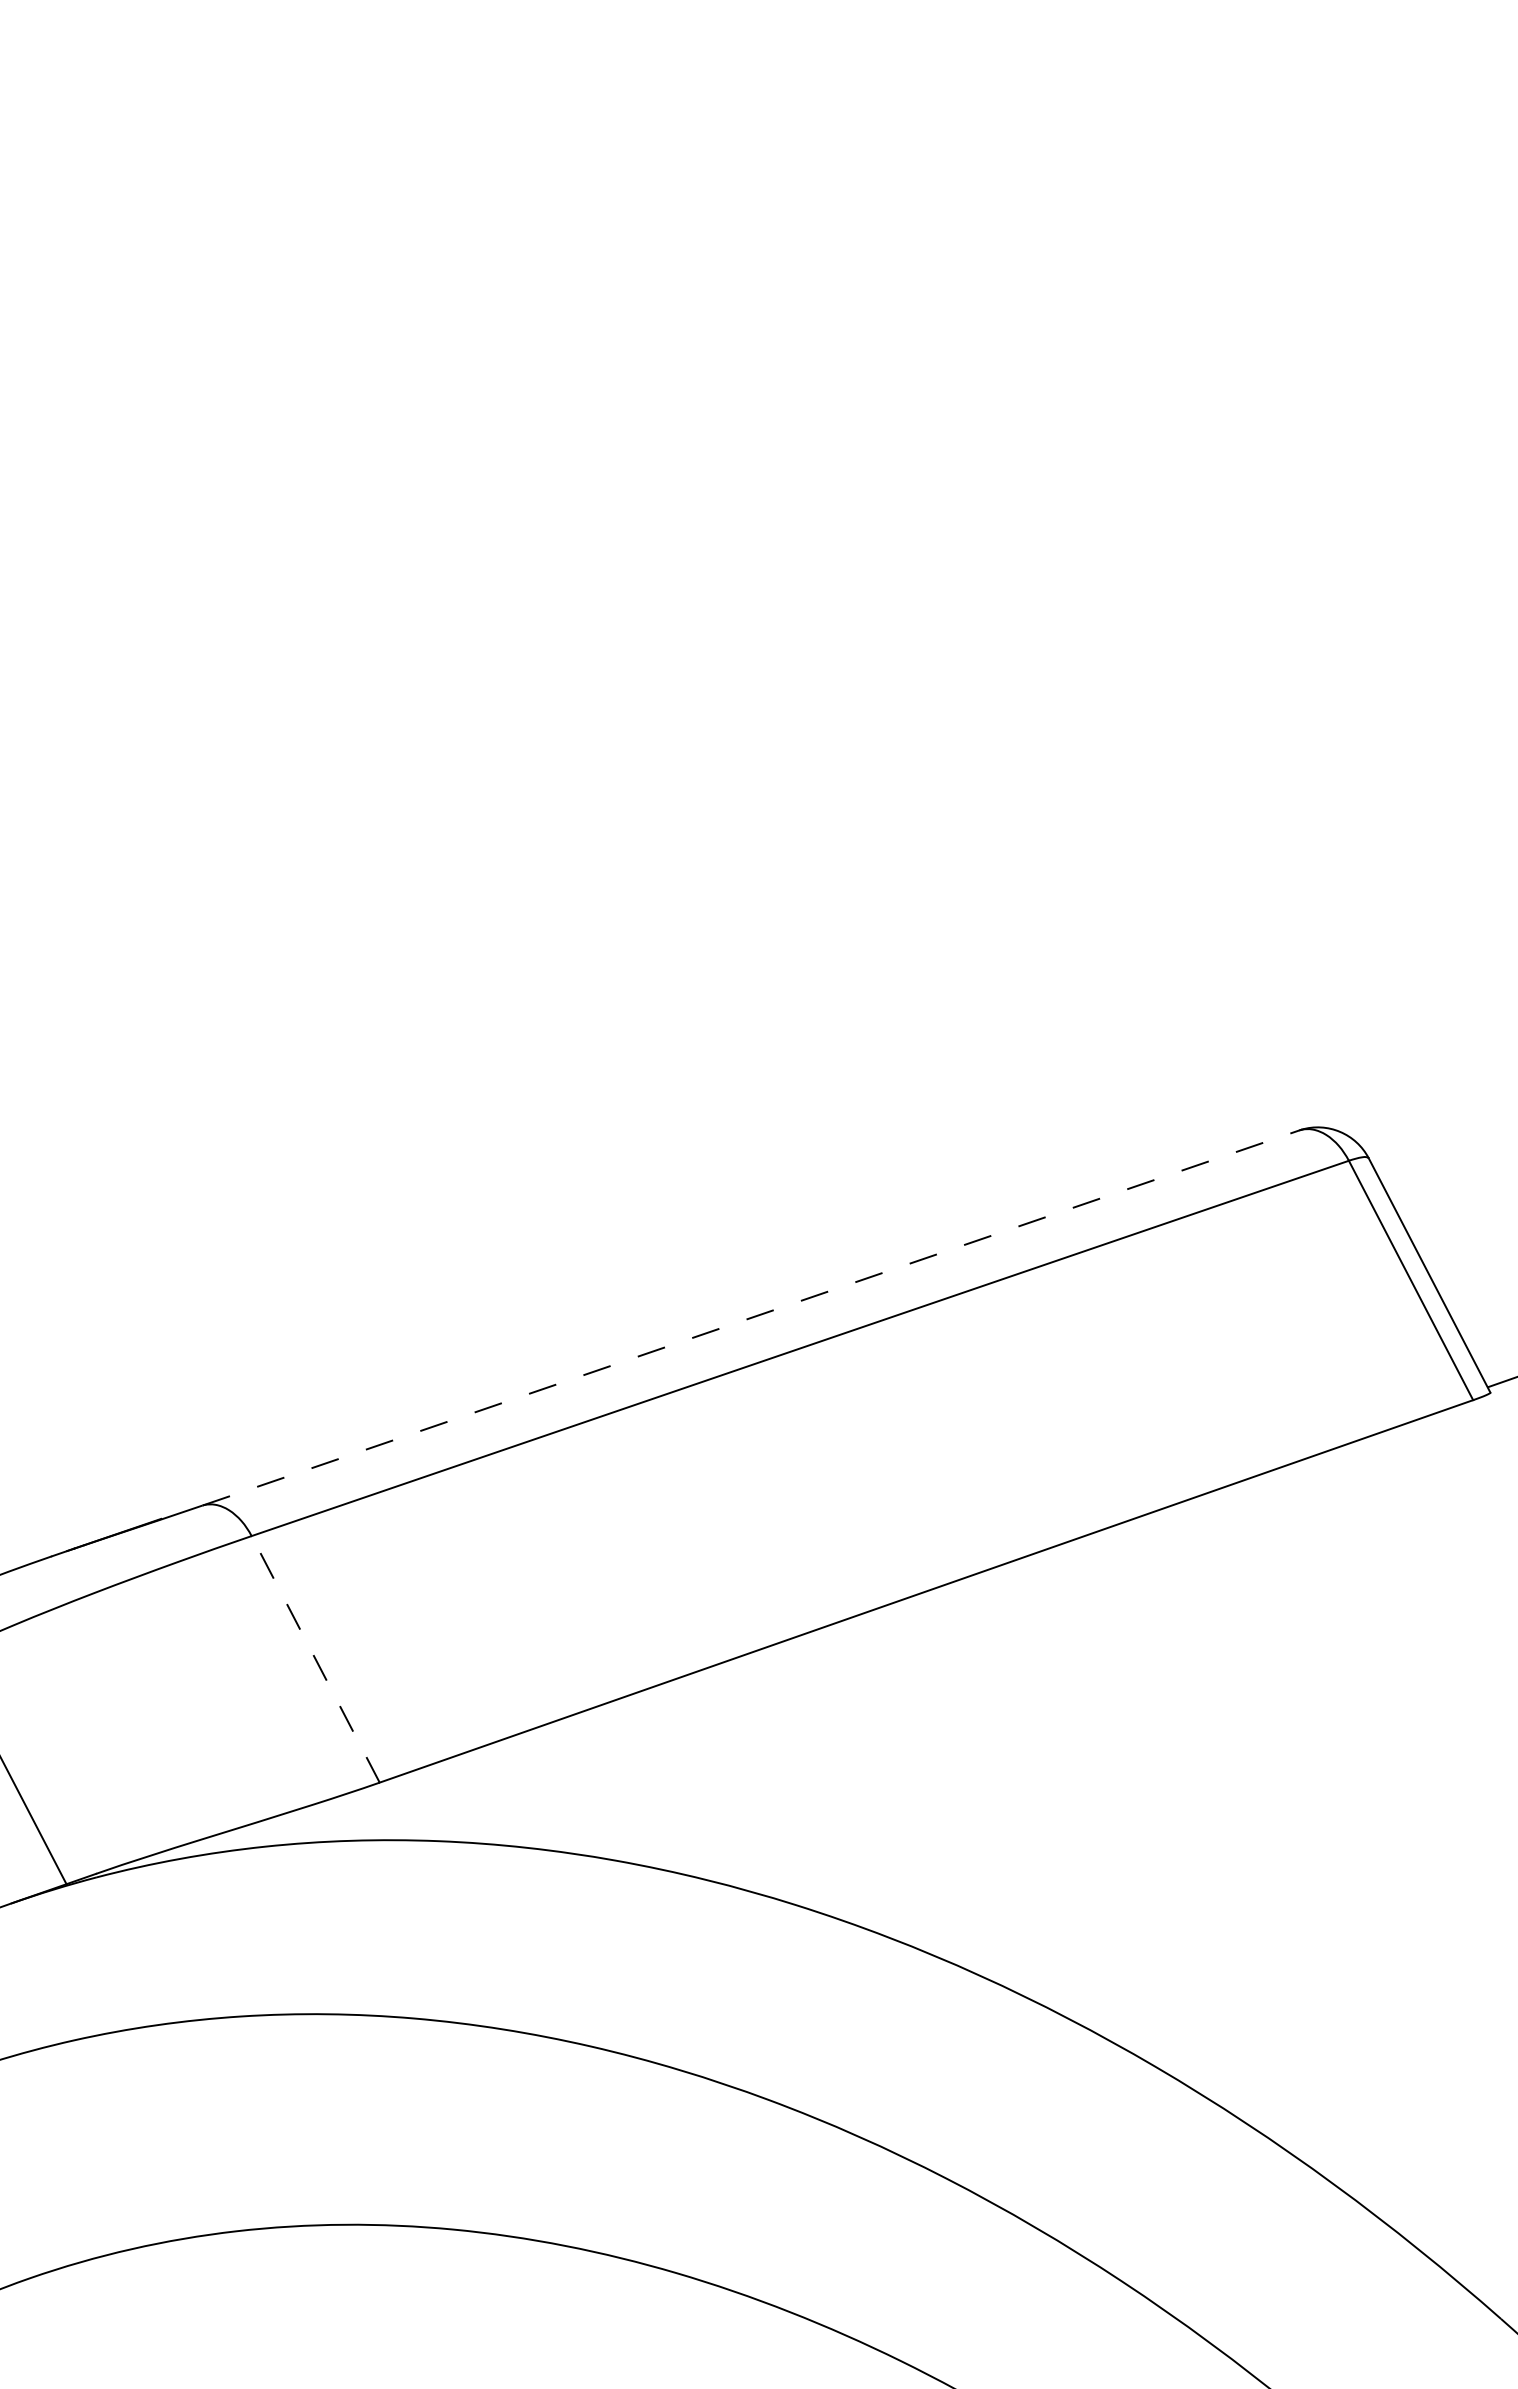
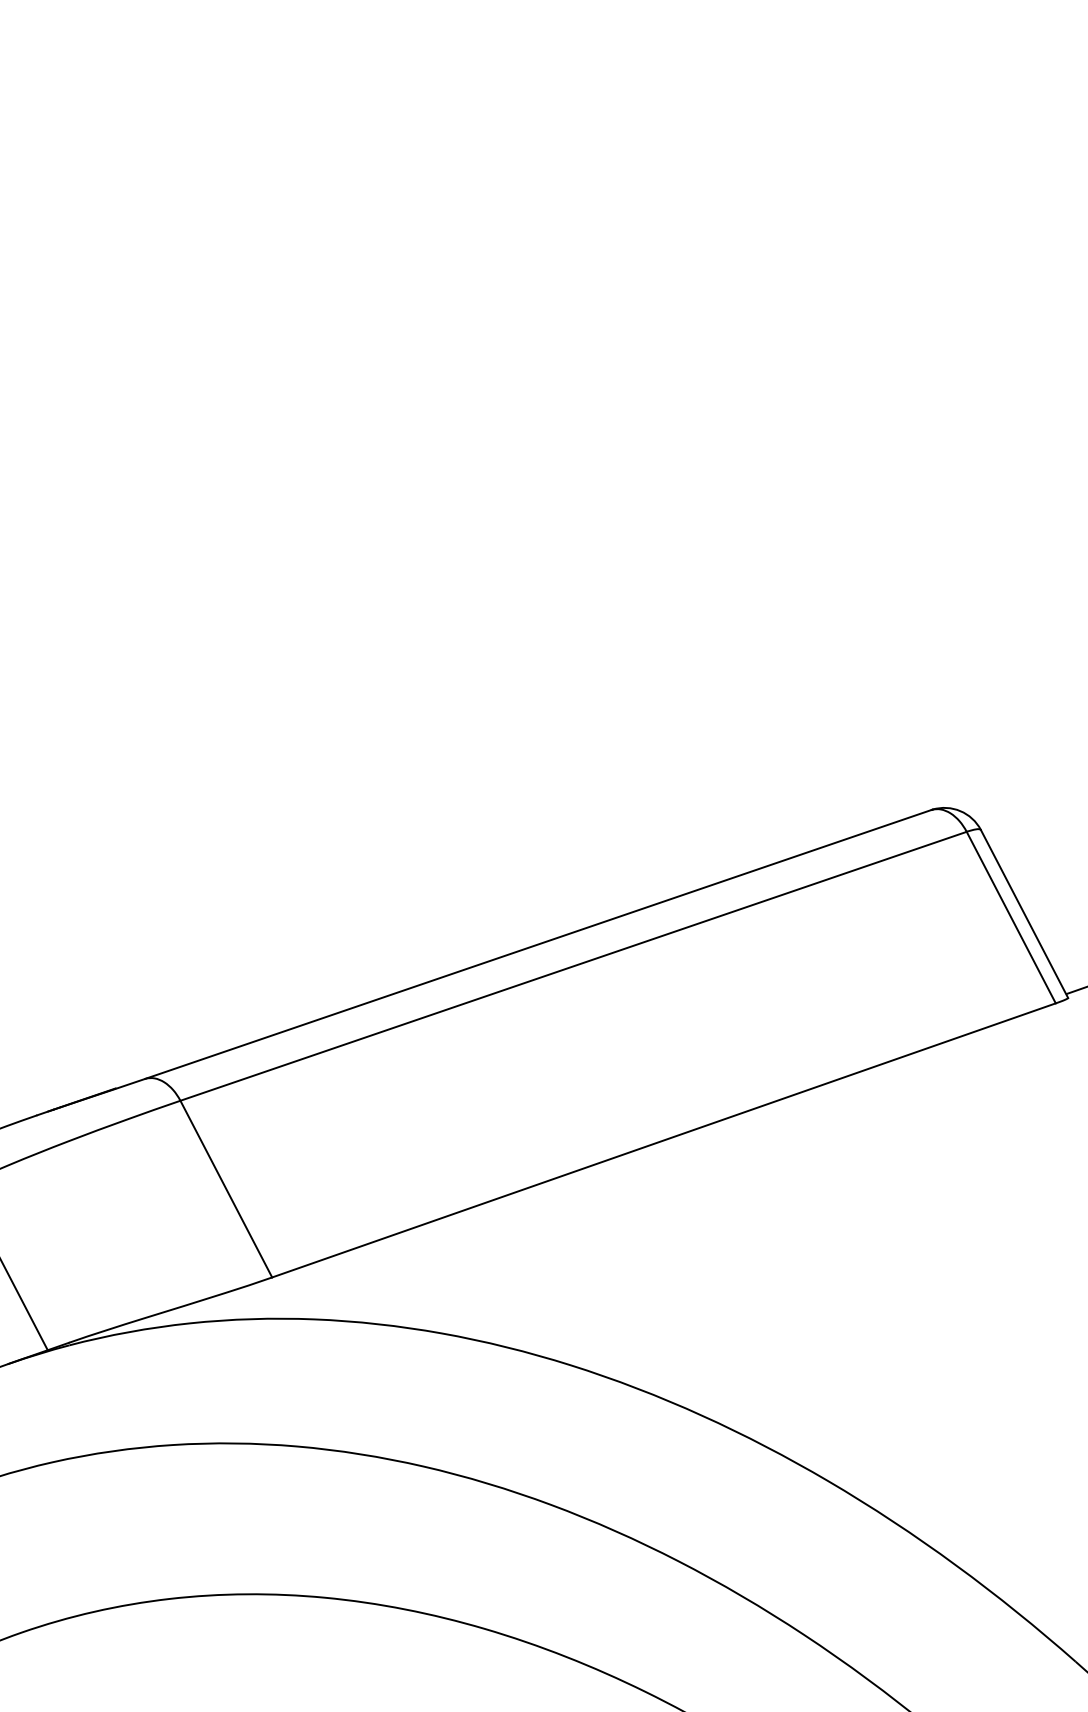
line: (751, 1317) -> (538, 944), dashed -> solid
line: (315, 1659) -> (226, 1189), dashed -> solid

